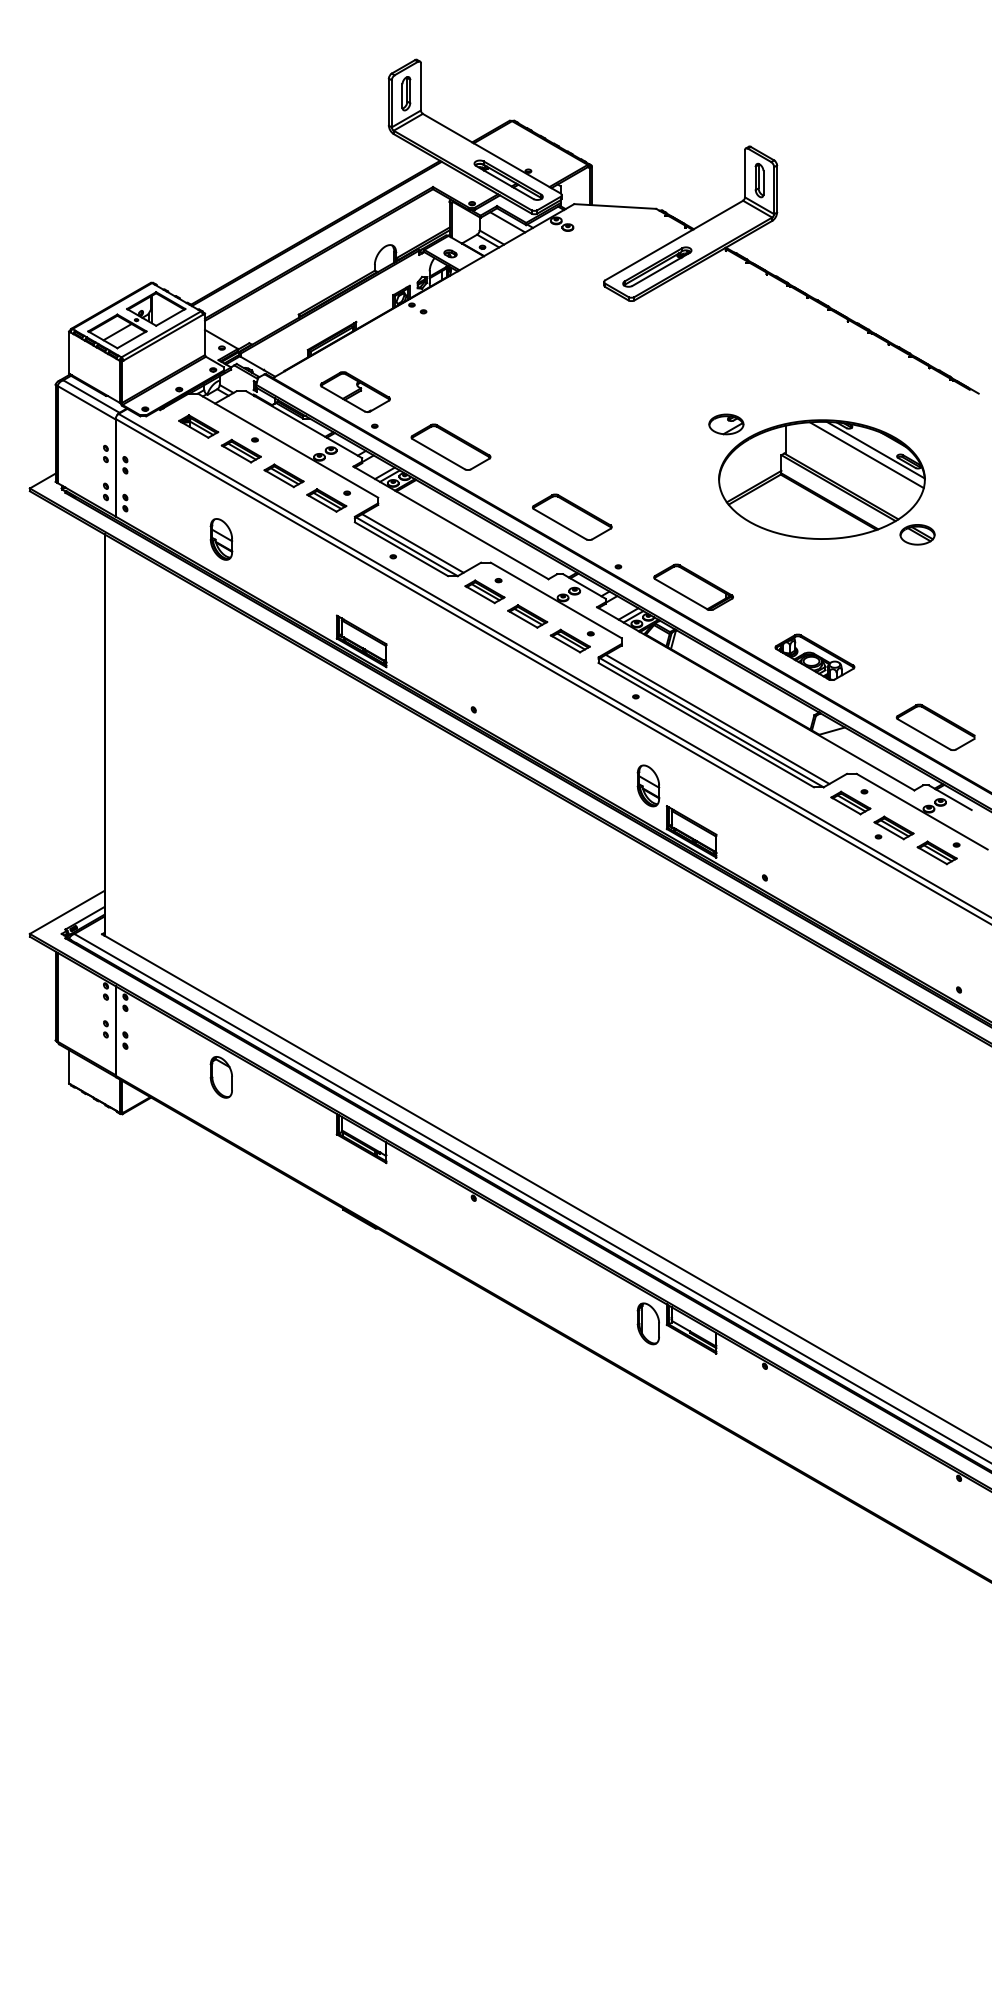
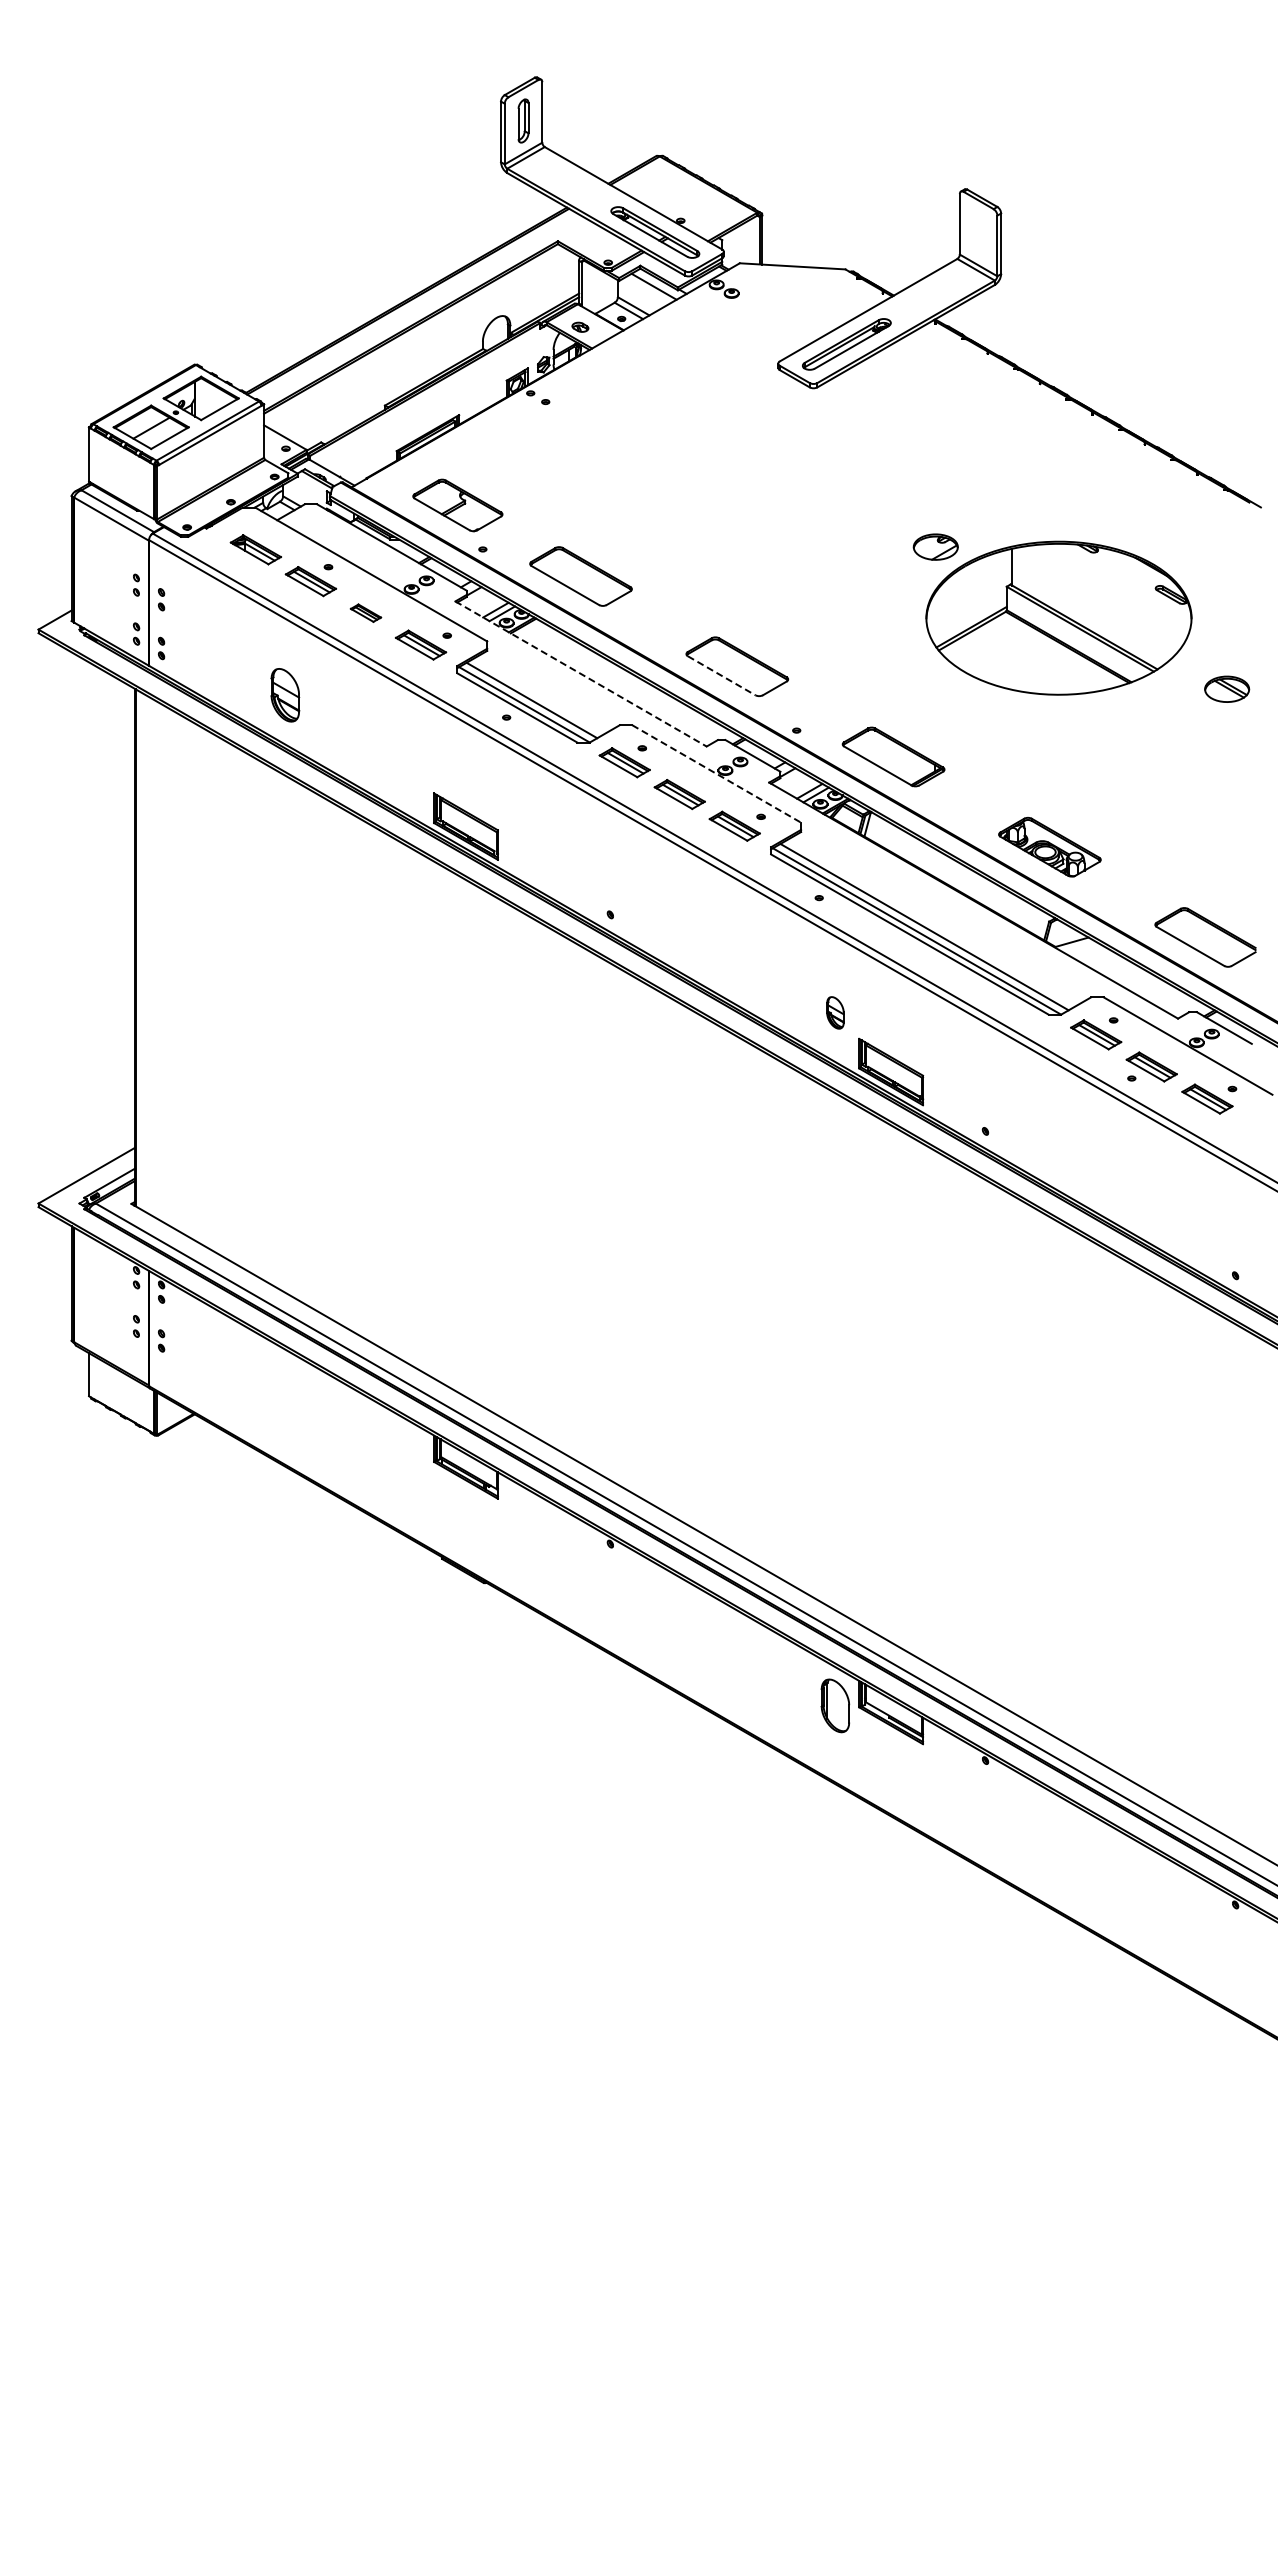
part: (759, 180) -> (978, 232), removed
line: (875, 449) -> (1128, 579), removed
line: (866, 454) -> (1116, 586), removed
part: (283, 475) -> (365, 612), size x0.6
line: (451, 523) -> (581, 674), solid -> dashed
line: (560, 524) -> (721, 675), solid -> dashed
part: (917, 534) -> (1227, 688), moved
line: (556, 600) -> (717, 774), solid -> dashed
part: (648, 785) -> (835, 1012), size x0.6
part: (220, 1077) -> (284, 1388), removed

